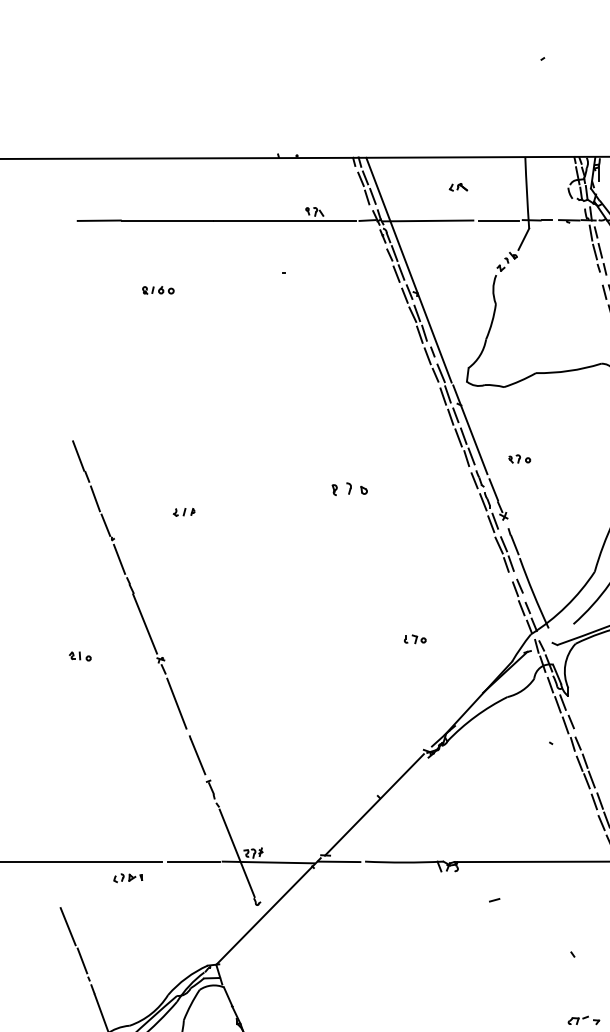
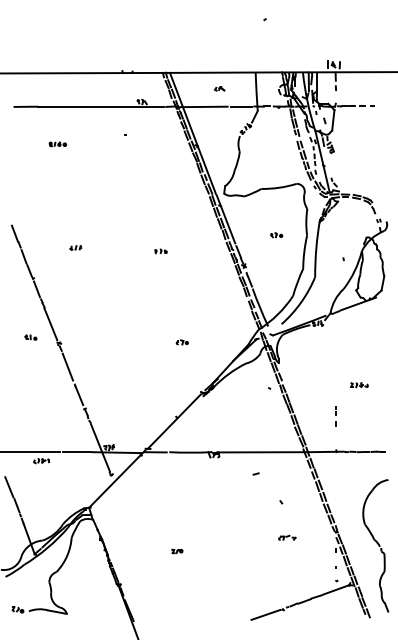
part: (519, 459) -> (276, 235), moved
part: (348, 489) -> (160, 251), size x0.62
part: (183, 511) -> (75, 247), moved
part: (413, 639) -> (181, 342), moved
part: (79, 656) -> (30, 337), moved
line: (493, 899) -> (255, 473), moved

